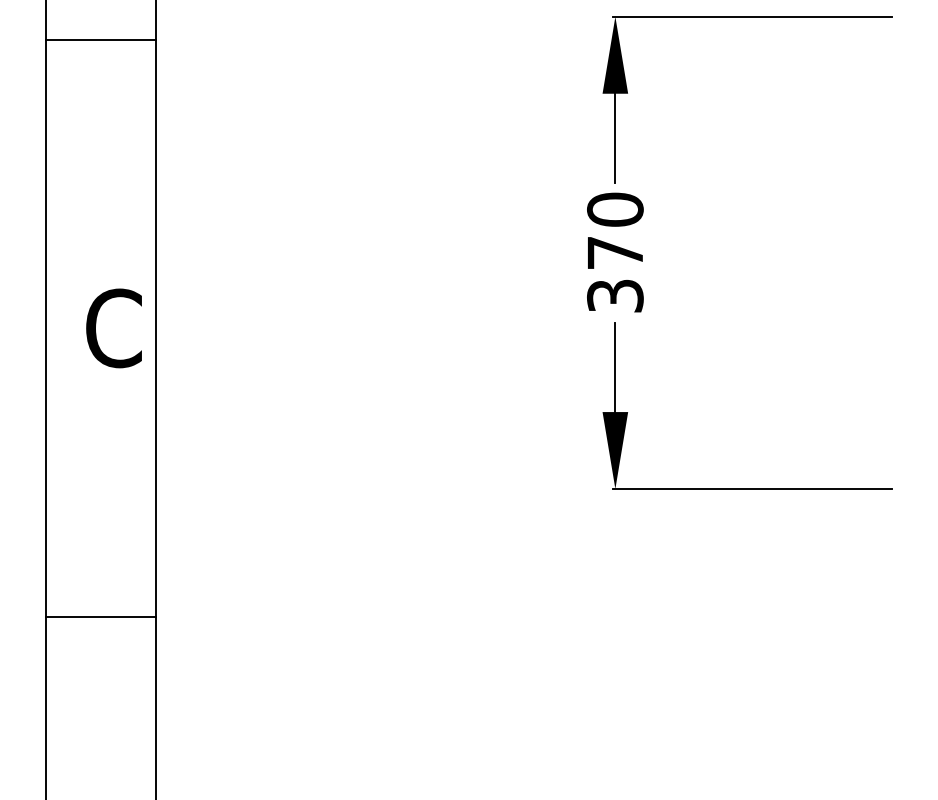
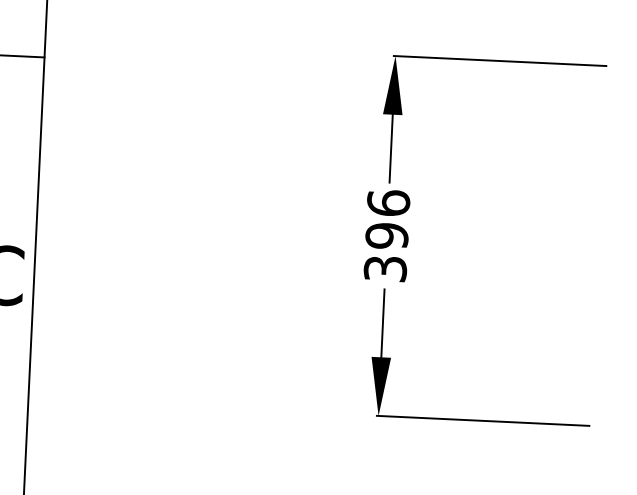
text: (615, 231) -> (387, 219), 370 -> 396

